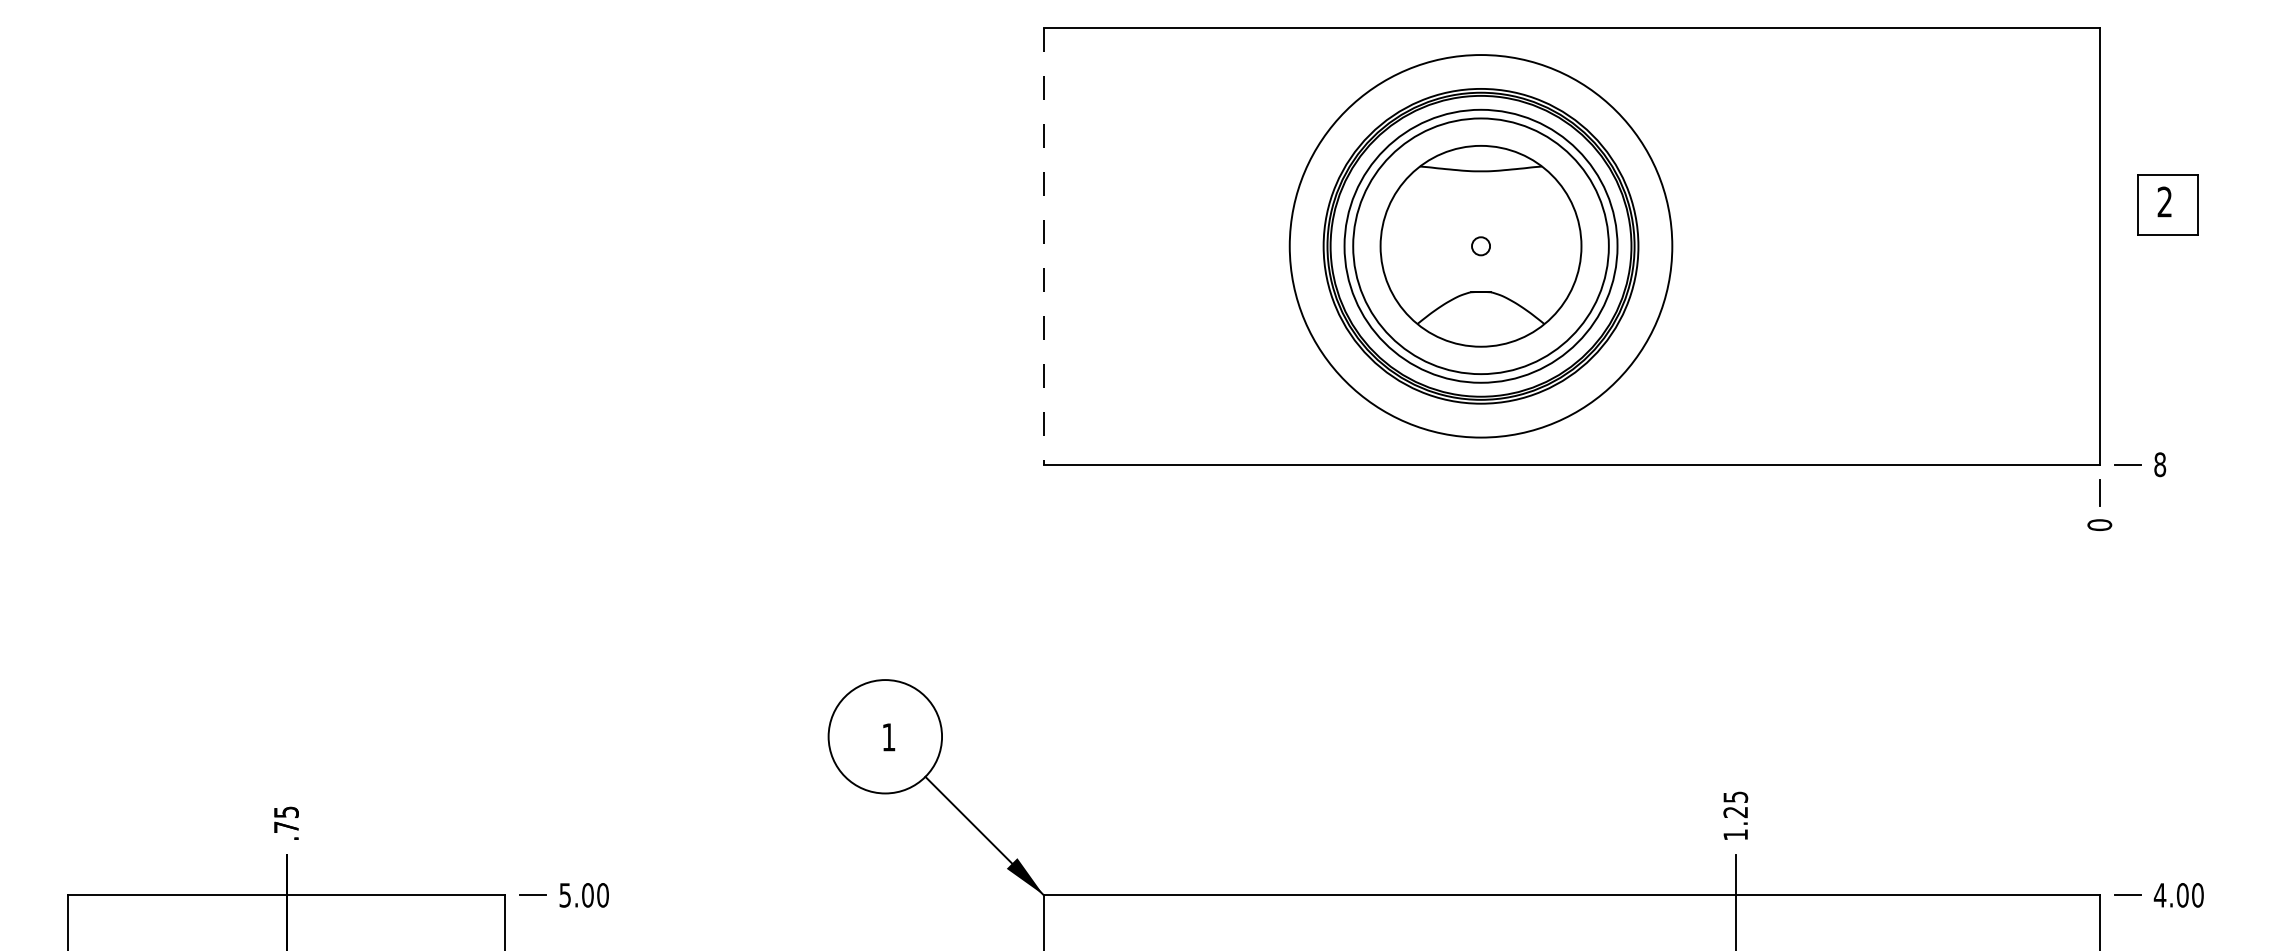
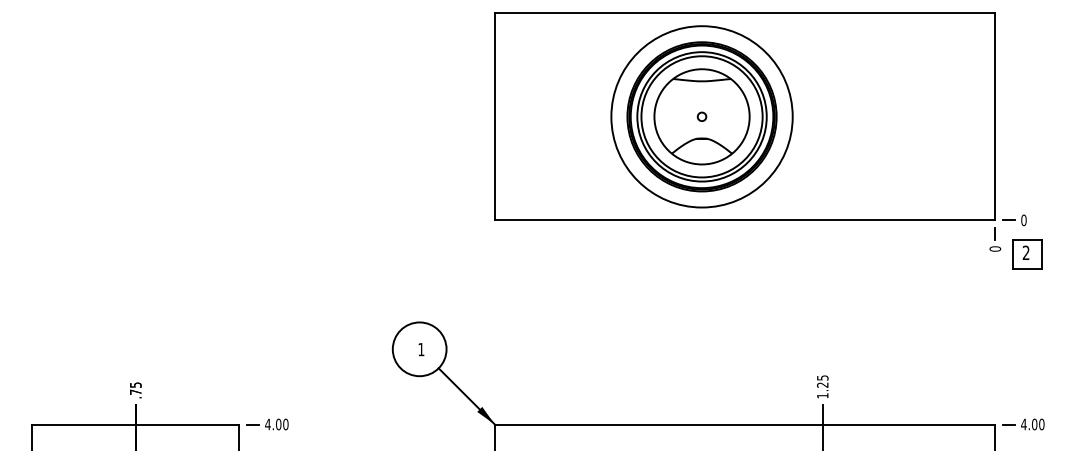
part: (2167, 205) -> (1027, 254), moved
line: (1043, 245) -> (494, 116), dashed -> solid
text: (2159, 464) -> (1023, 220), 8 -> 0
text: (564, 895) -> (267, 424), 5.00 -> 4.00

